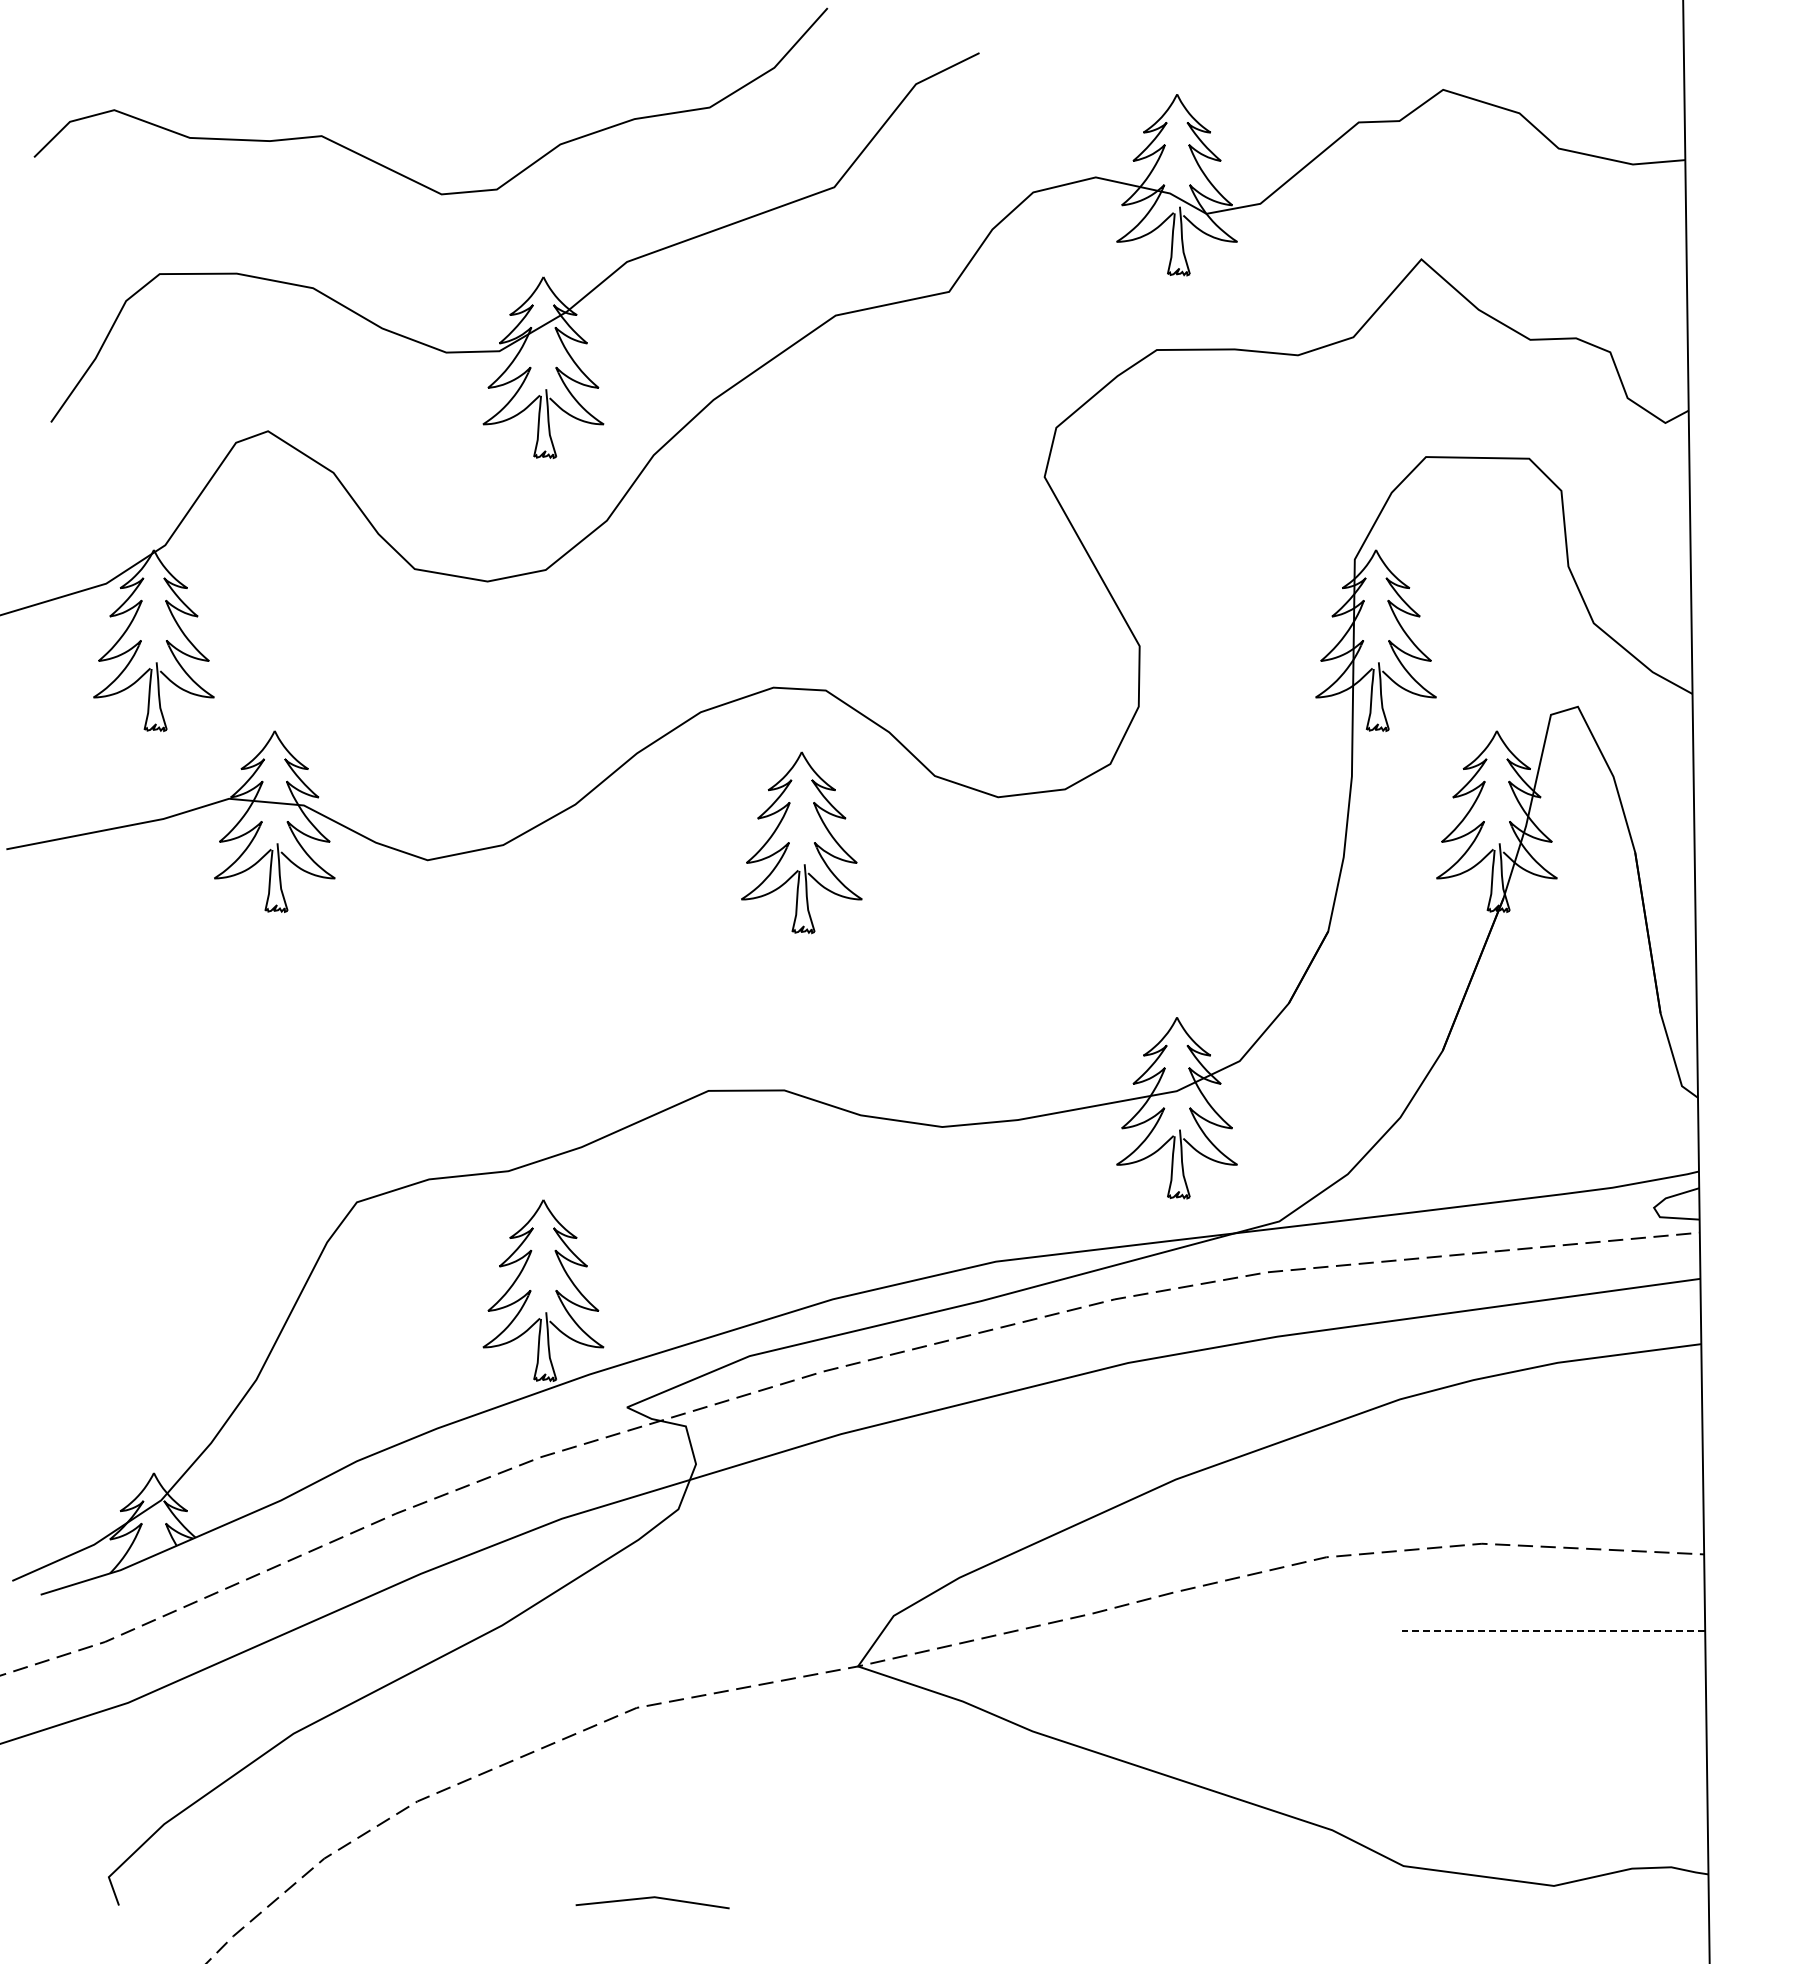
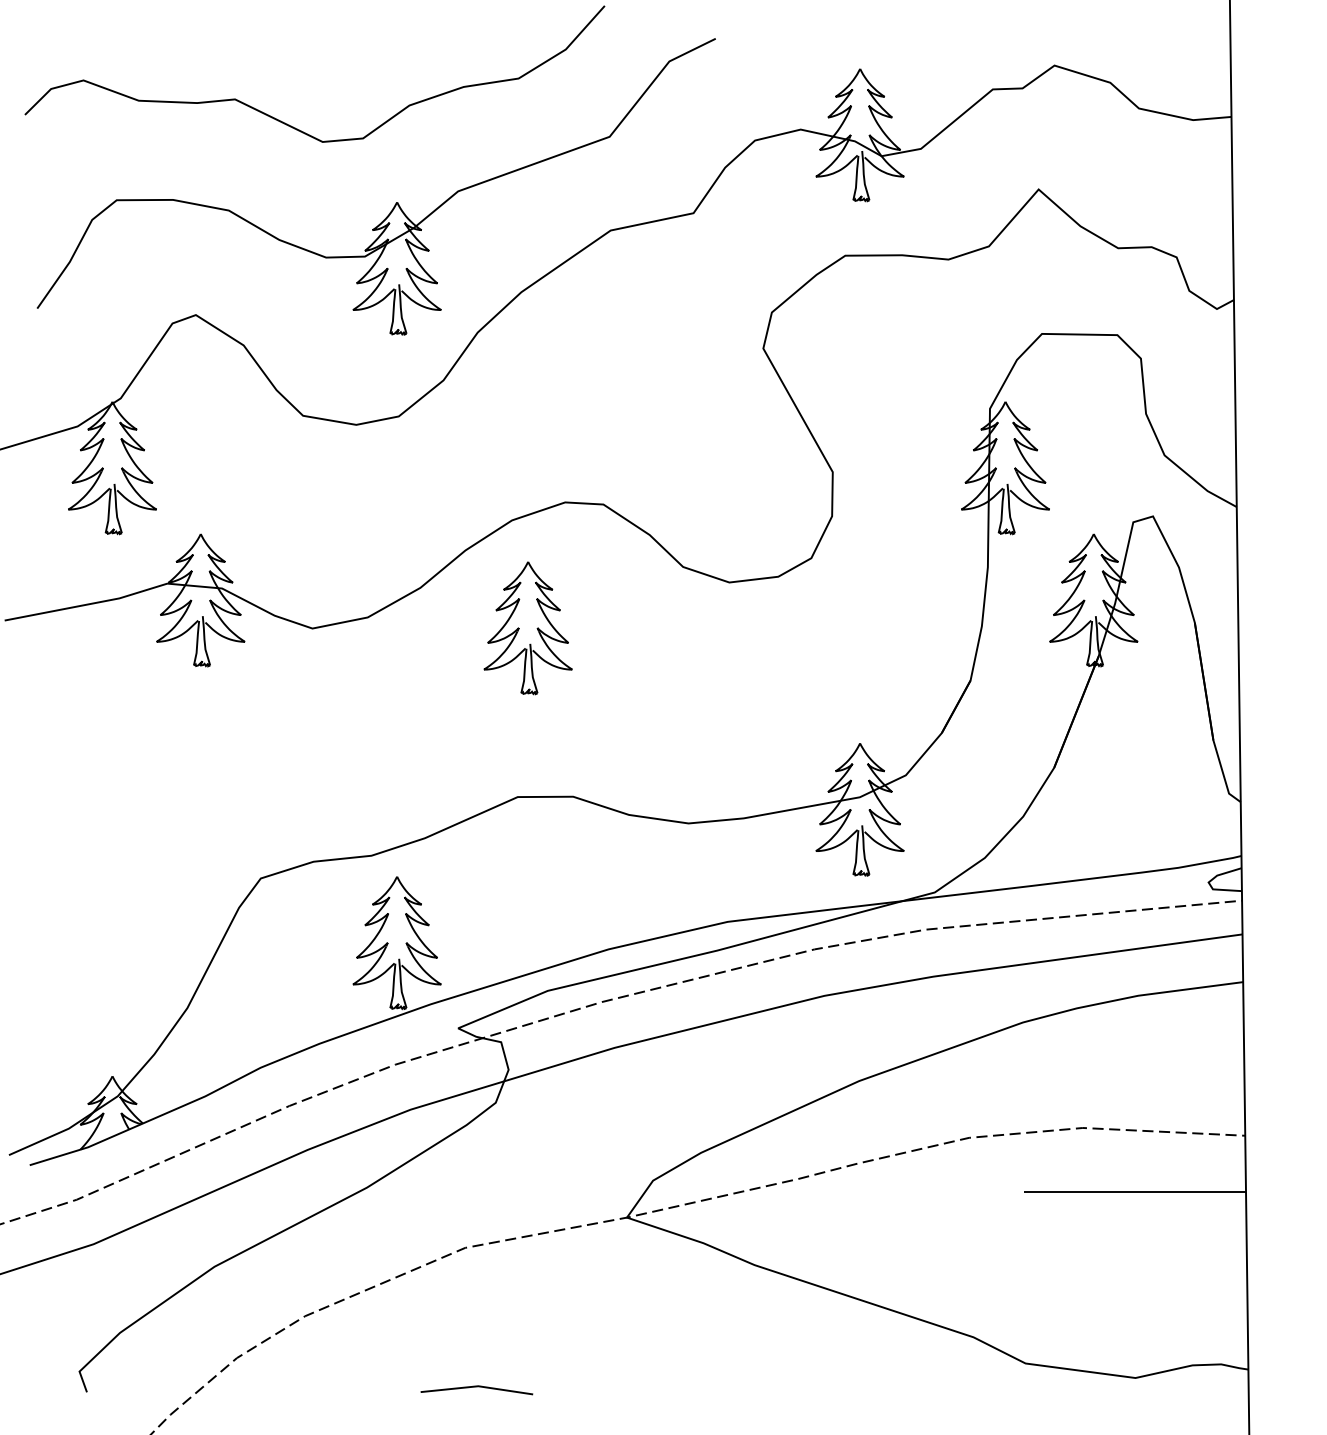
part: (801, 842) -> (527, 627), moved
line: (1553, 1631) -> (1135, 1192), dashed -> solid

